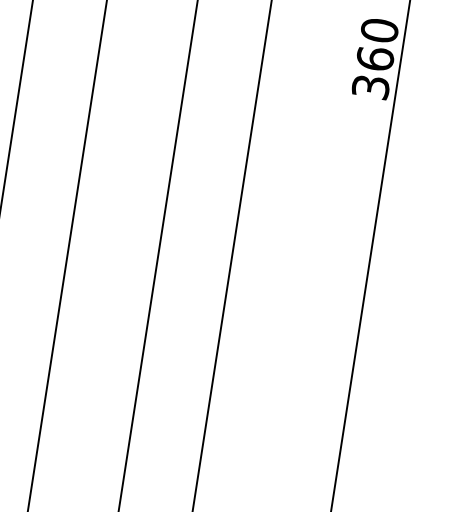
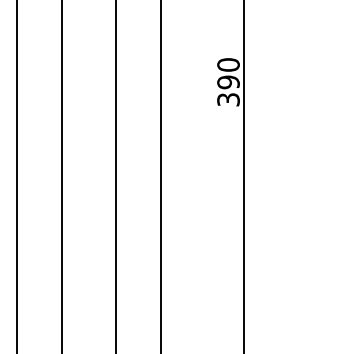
text: (375, 59) -> (228, 82), 360 -> 390

